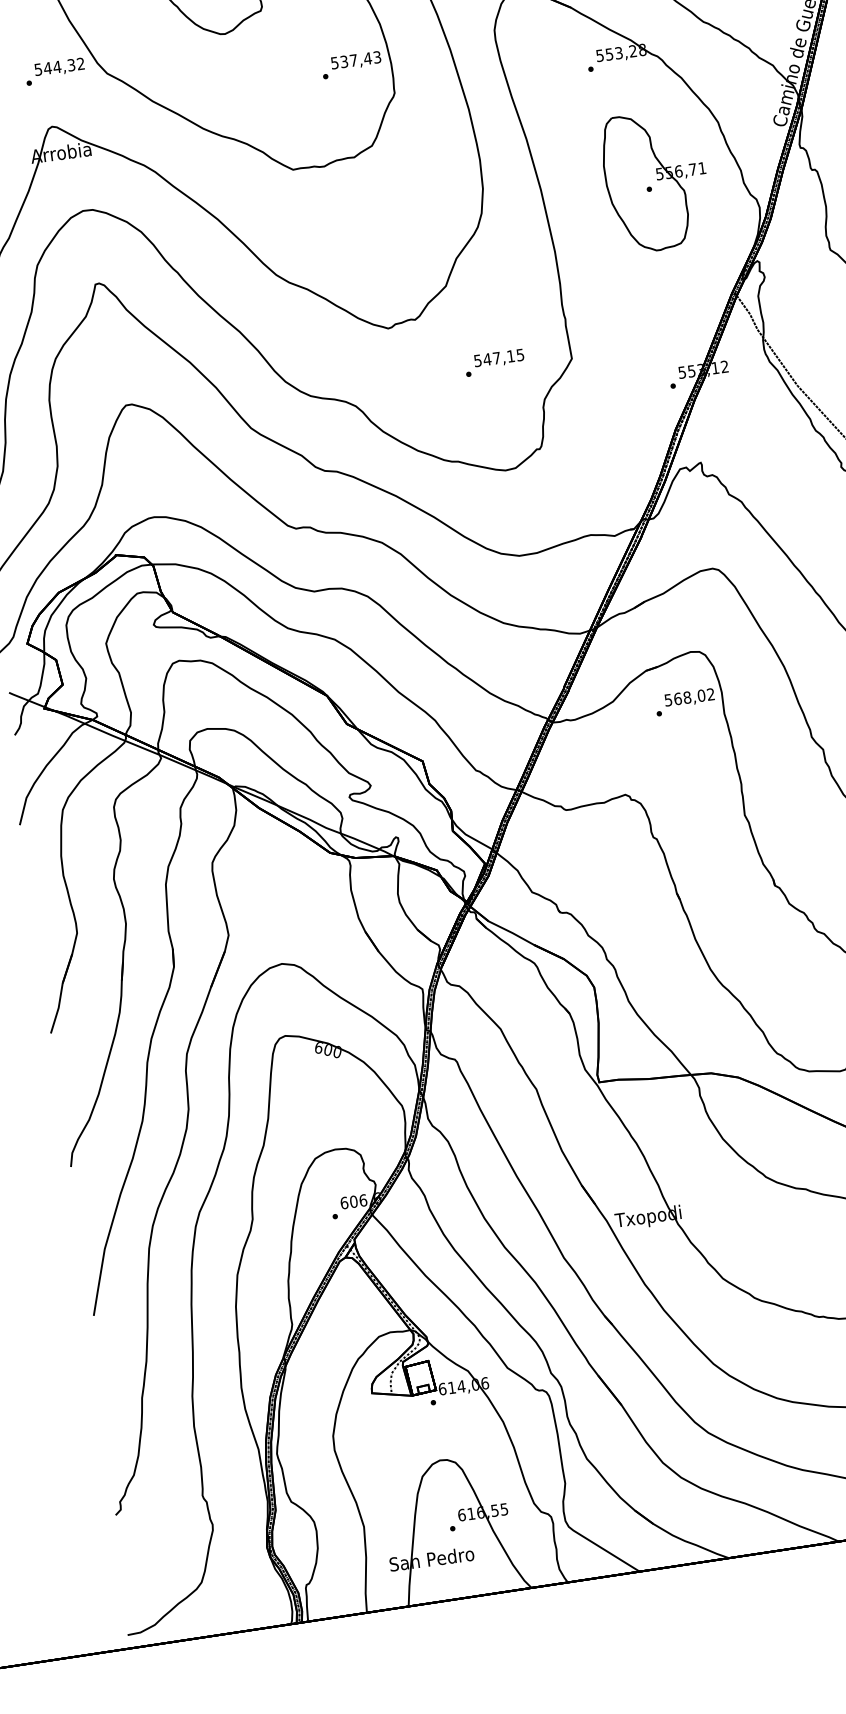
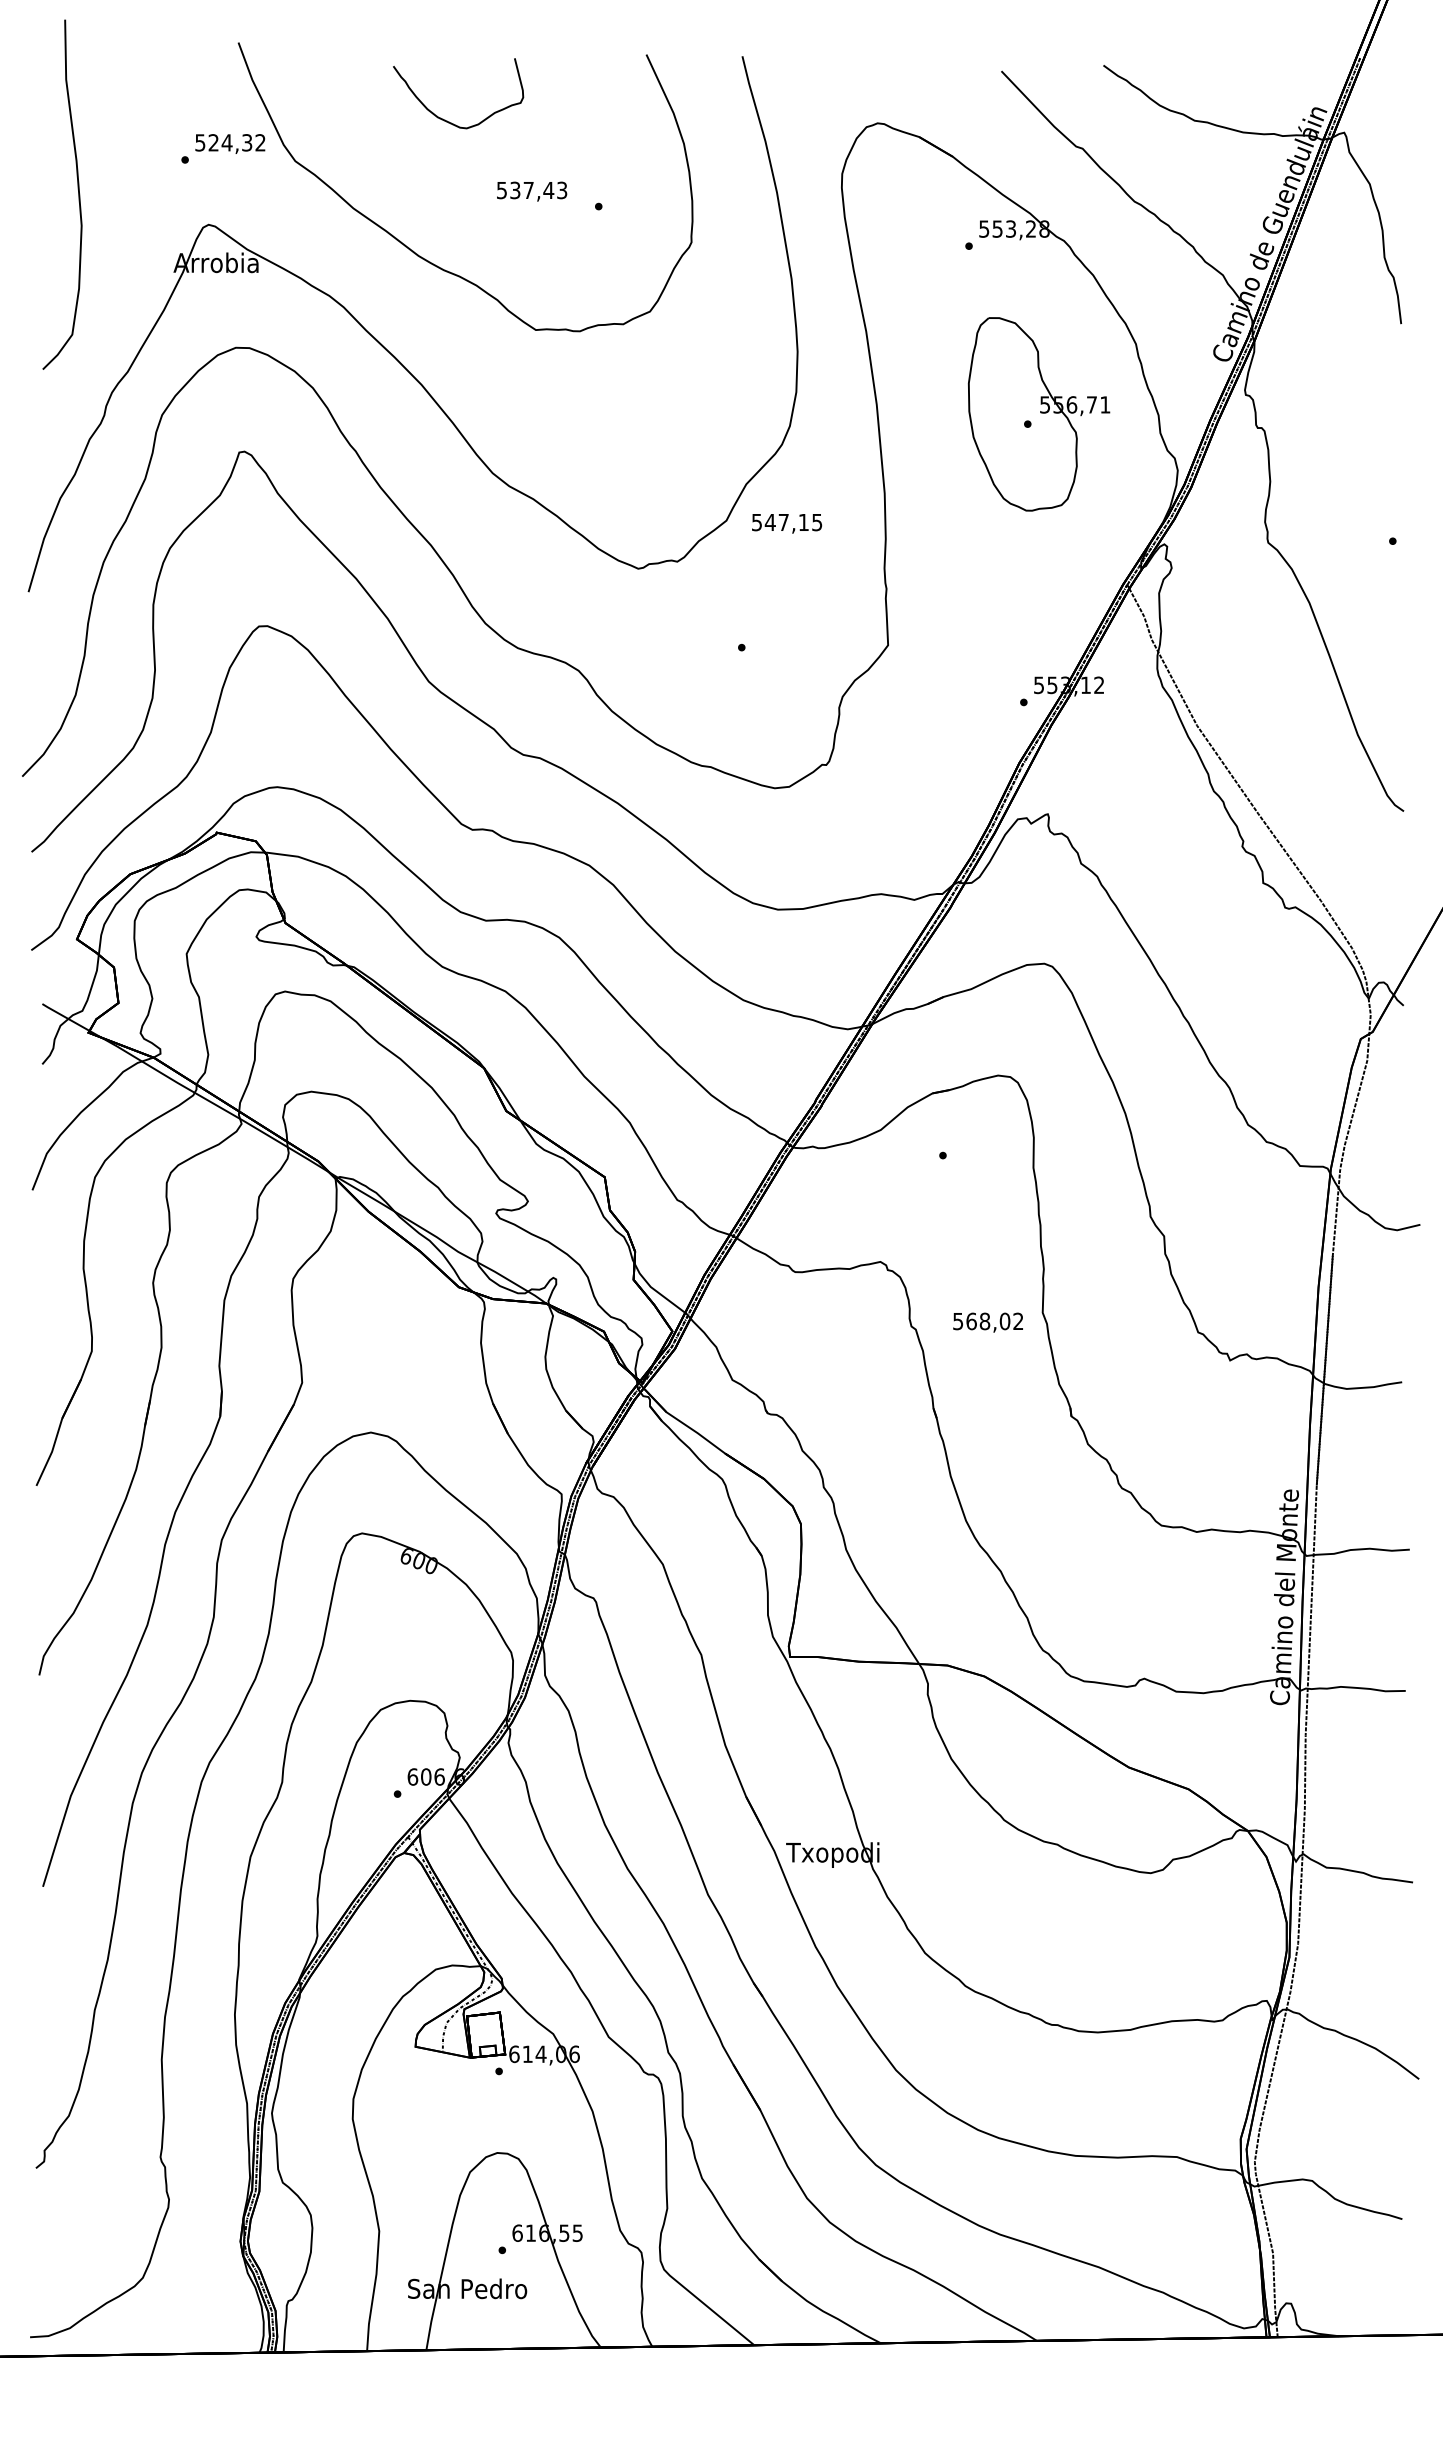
text: (356, 60) -> (532, 191), moved
text: (47, 68) -> (213, 142), 544,32 -> 524,32
text: (499, 358) -> (787, 523), moved
text: (689, 698) -> (987, 1322), moved

